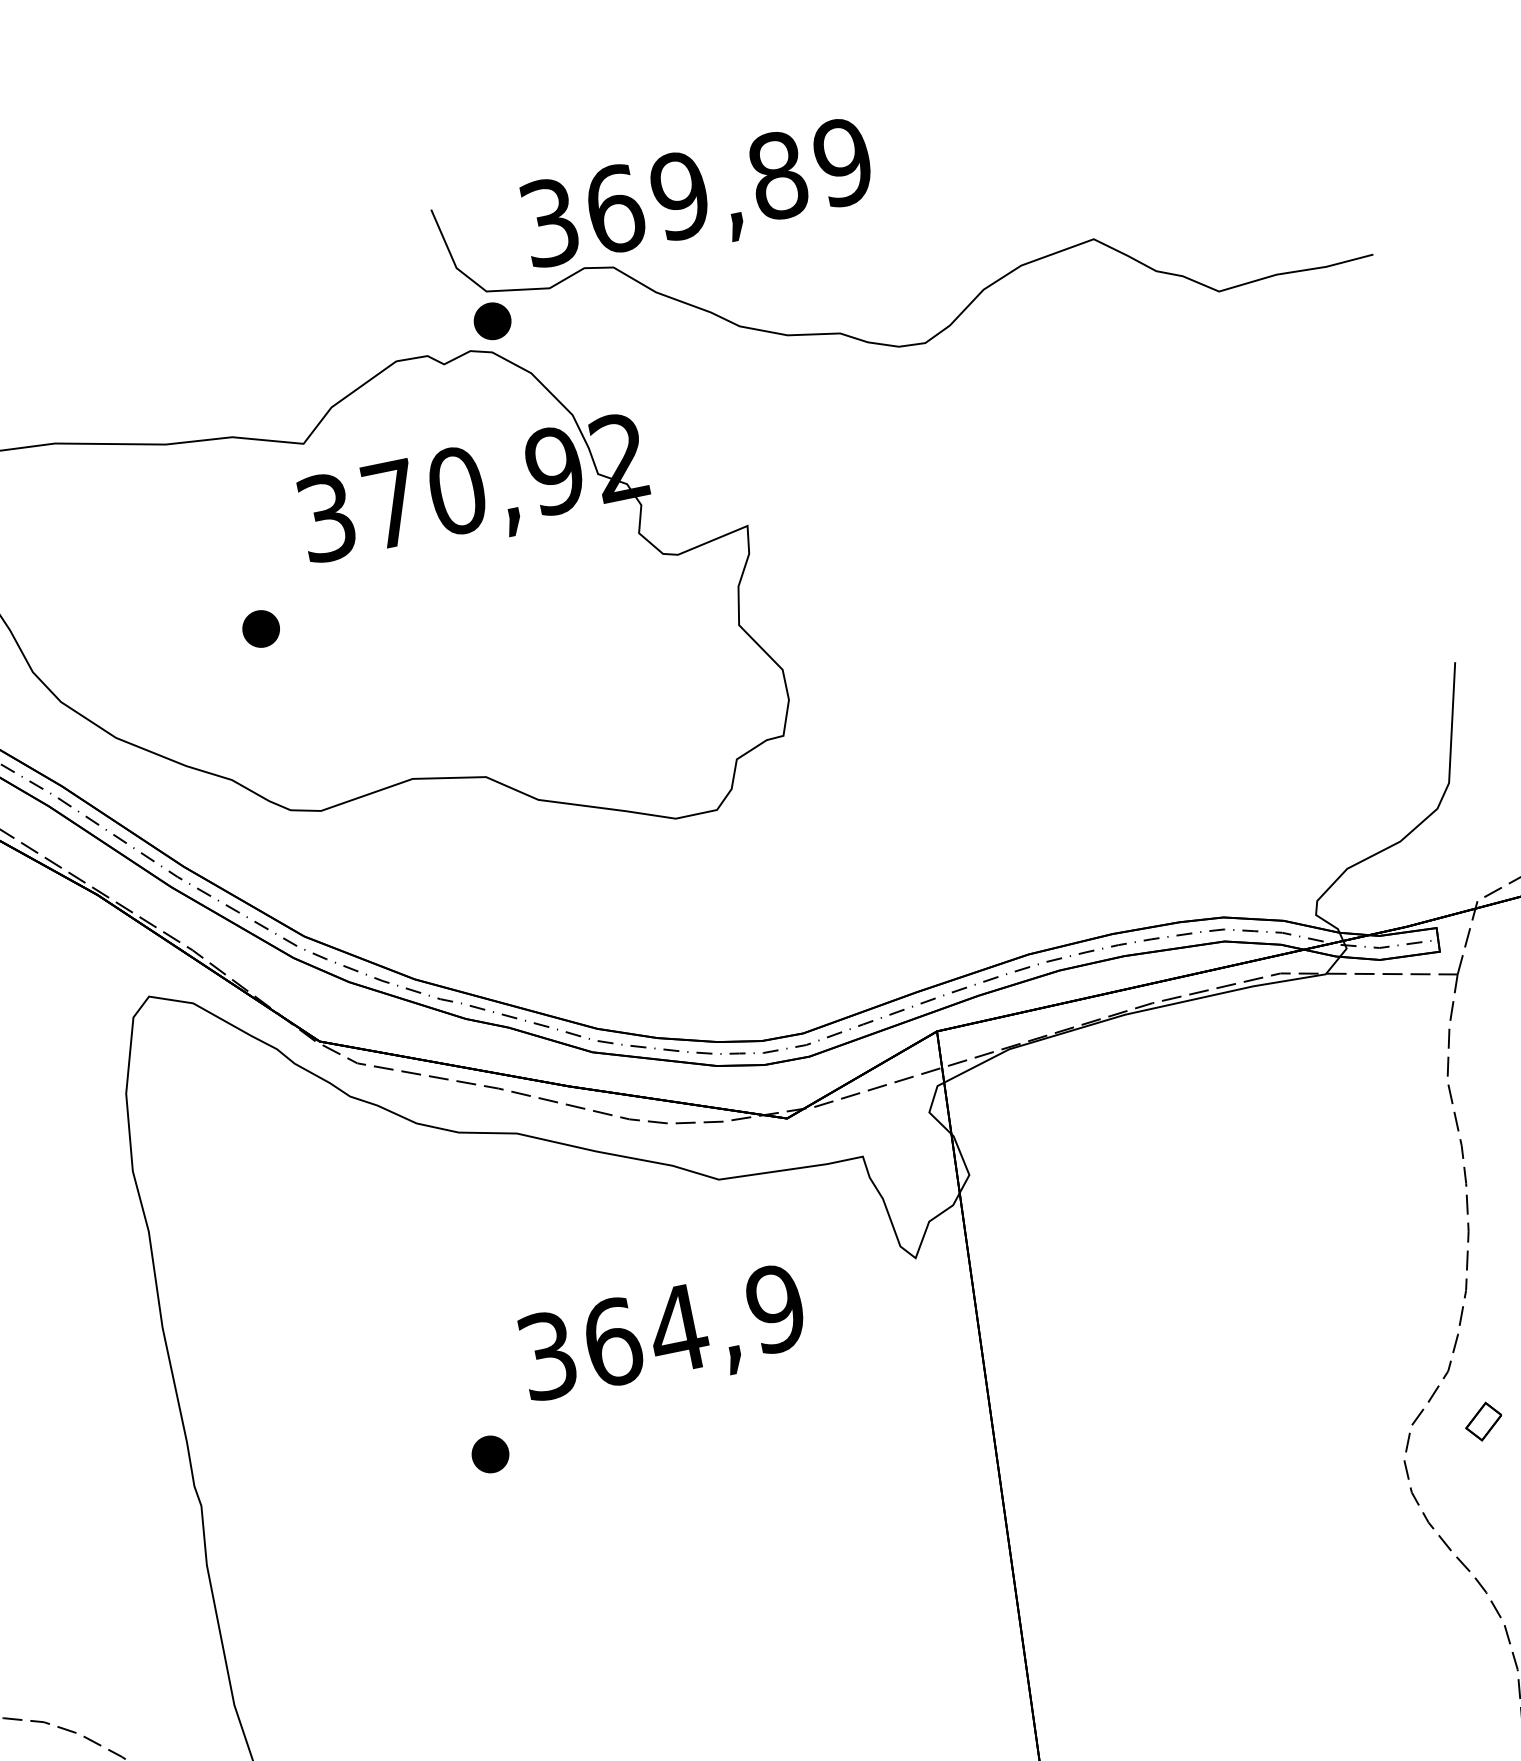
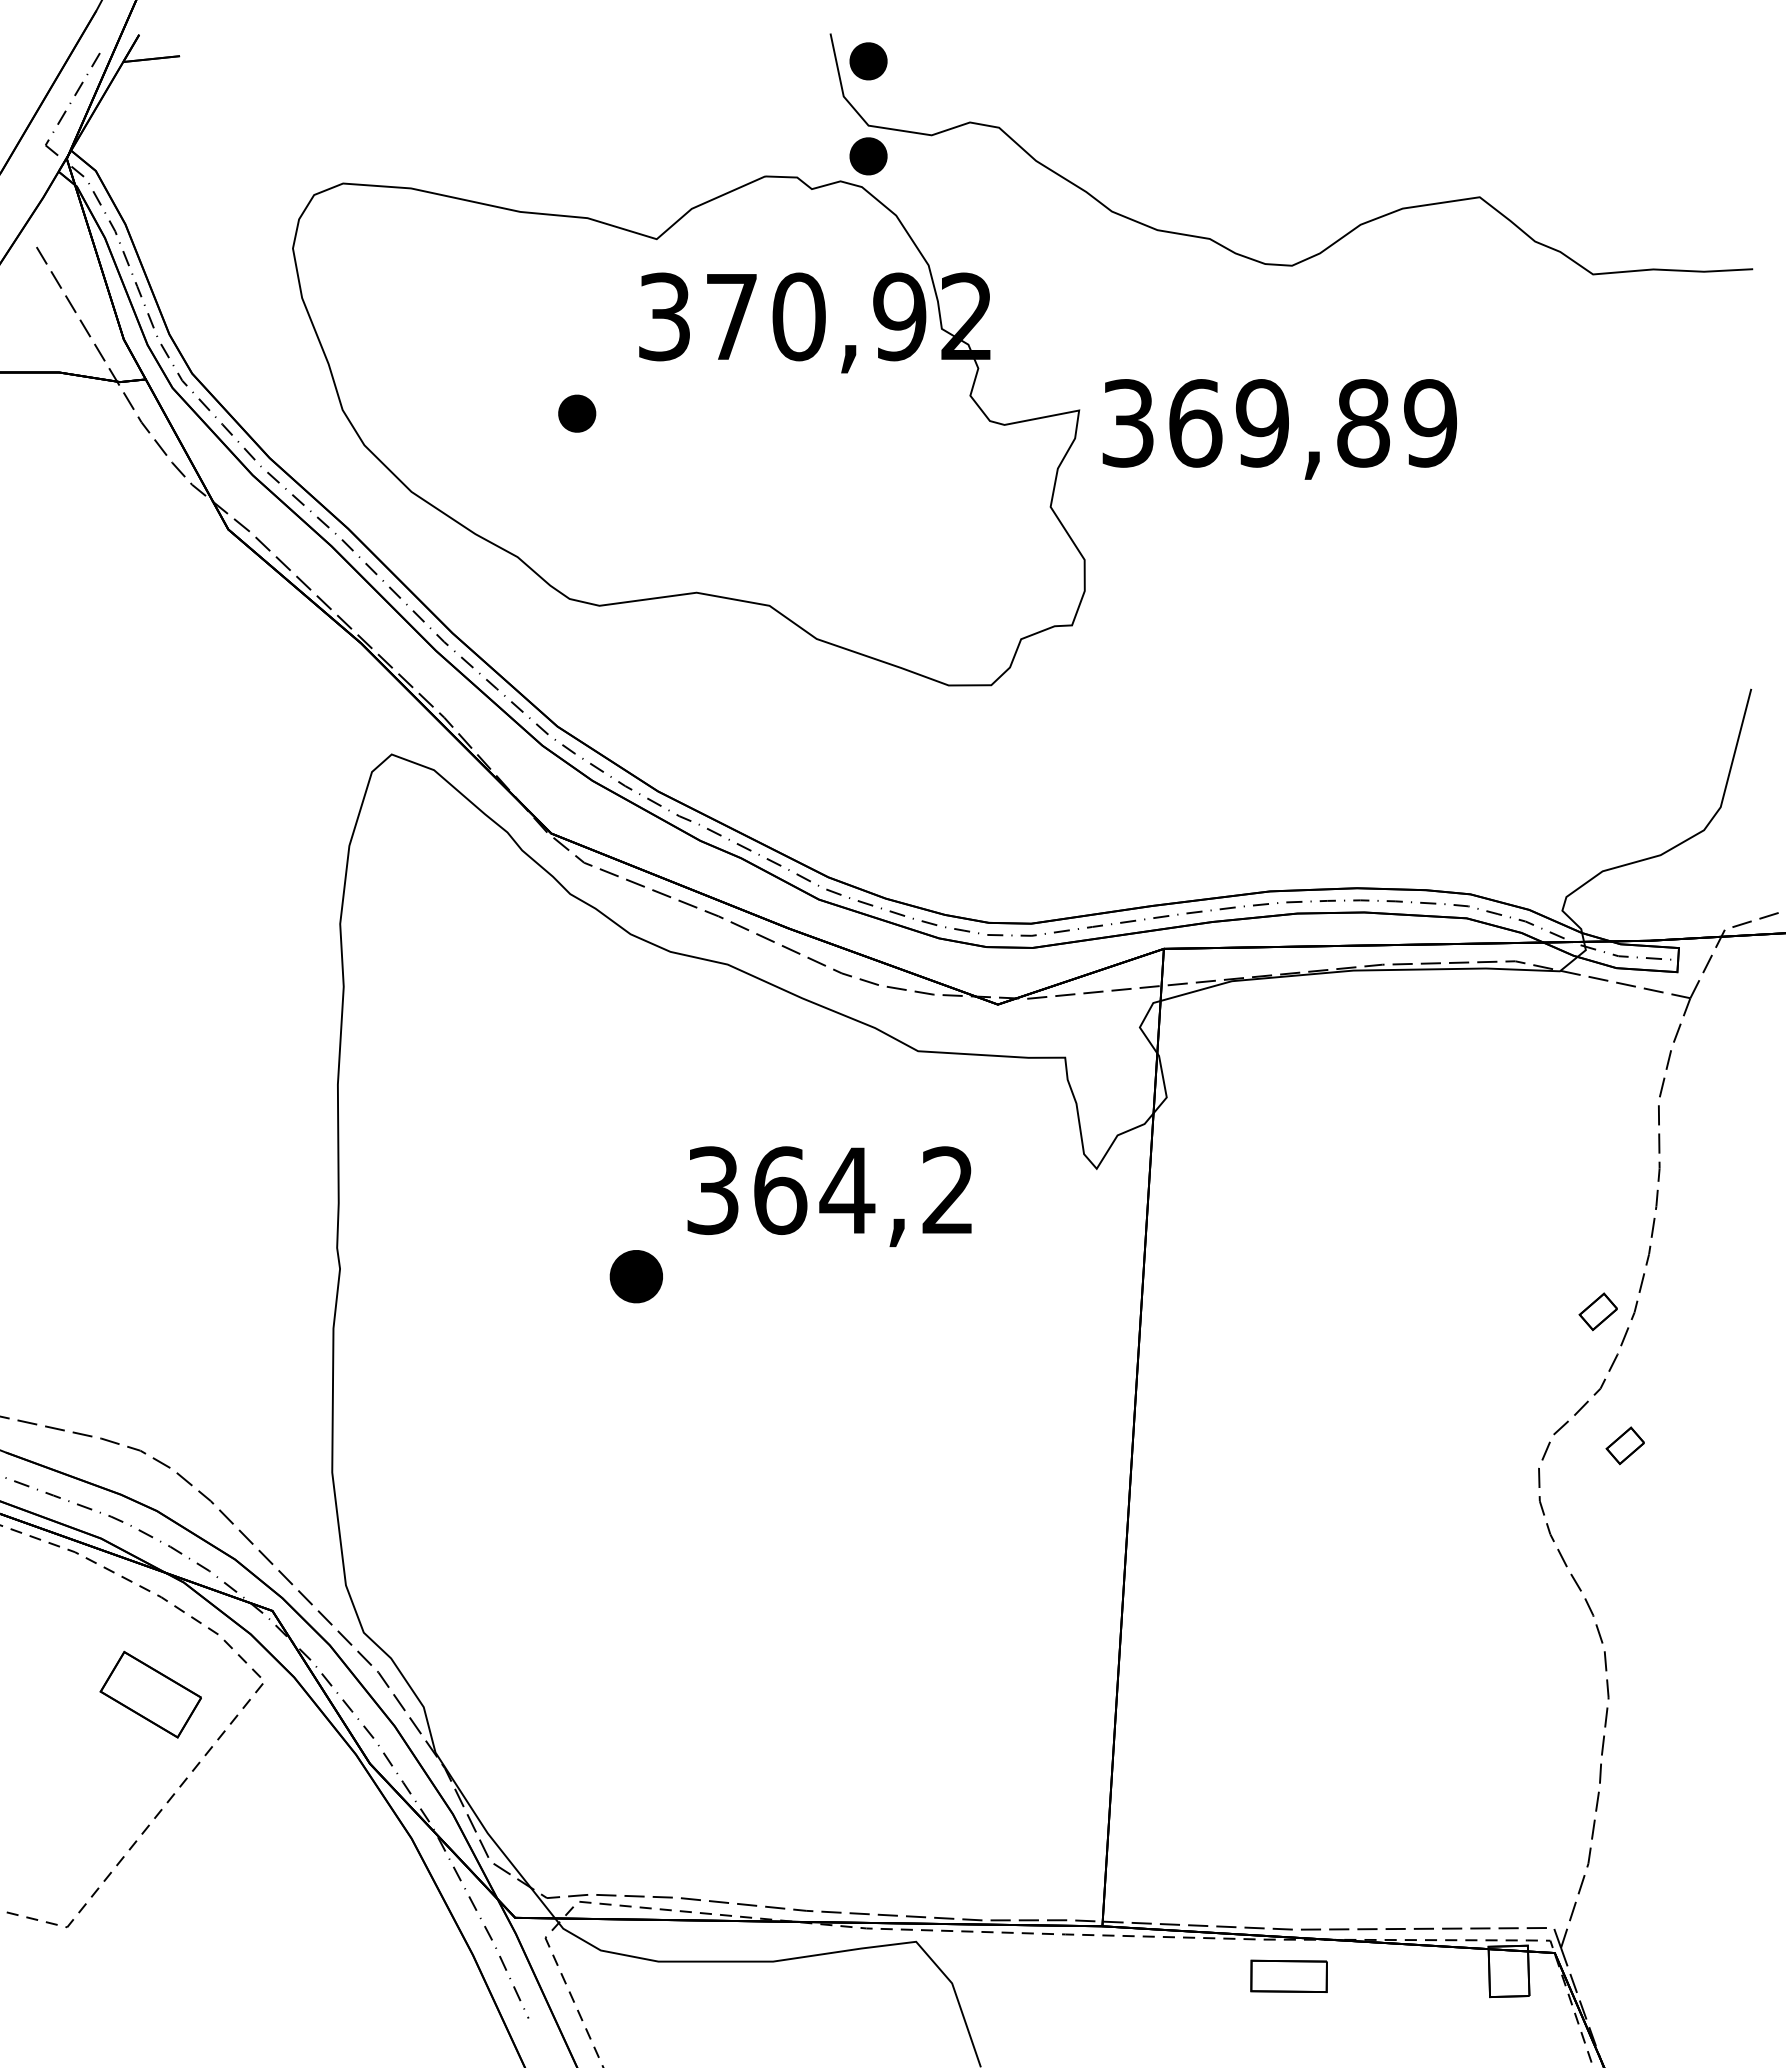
text: (697, 198) -> (1279, 429), moved
part: (473, 229) -> (868, 61), added
part: (1429, 1296) -> (1597, 1311), added
text: (775, 1308) -> (947, 1190), 364,9 -> 364,2
part: (490, 1454) -> (636, 1276), size x1.4

